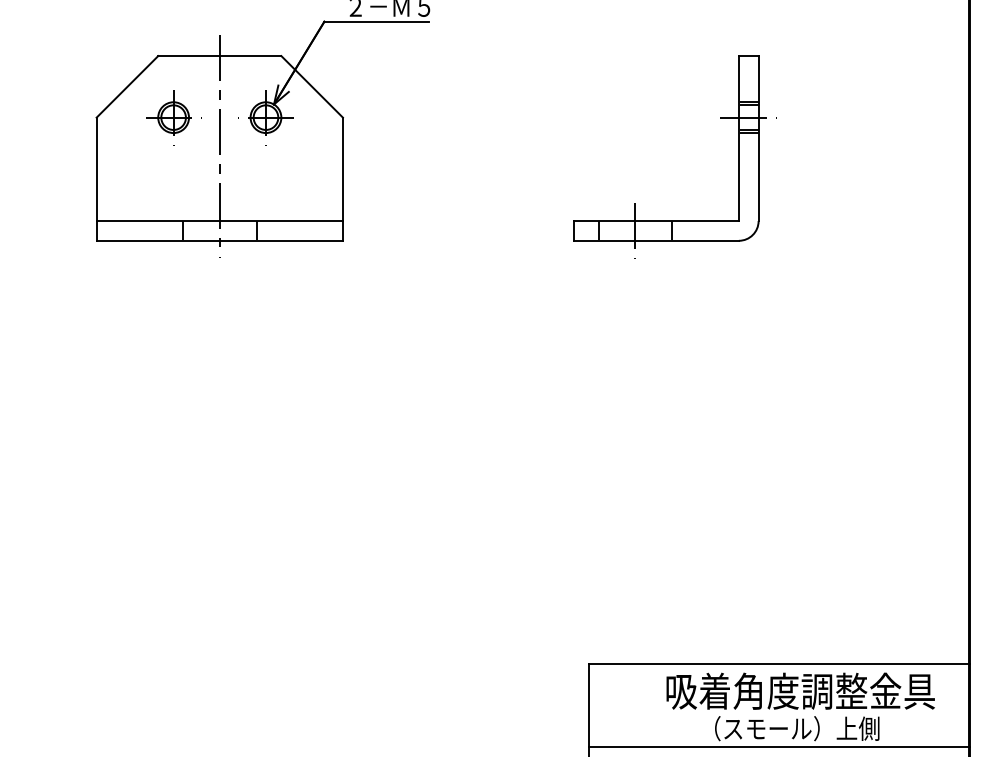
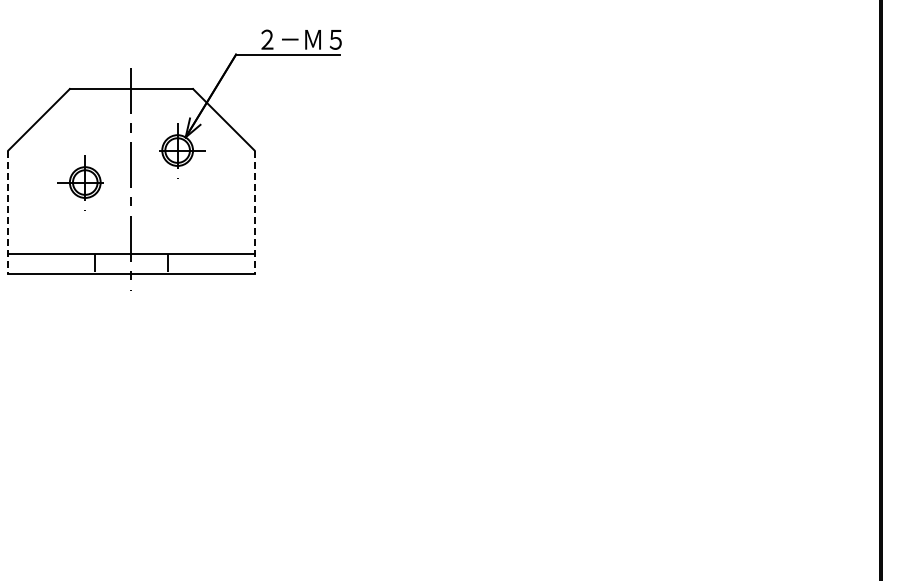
part: (173, 117) -> (85, 182), moved
part: (720, 118) -> (632, 151), removed
line: (96, 179) -> (8, 212), solid -> dashed
line: (342, 179) -> (254, 212), solid -> dashed

